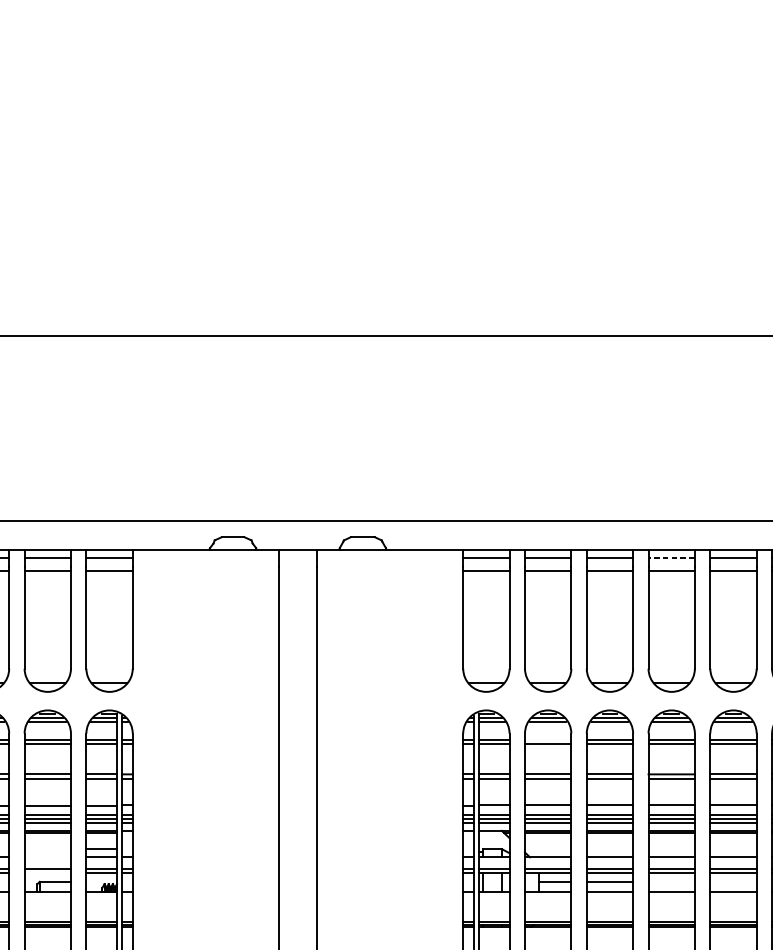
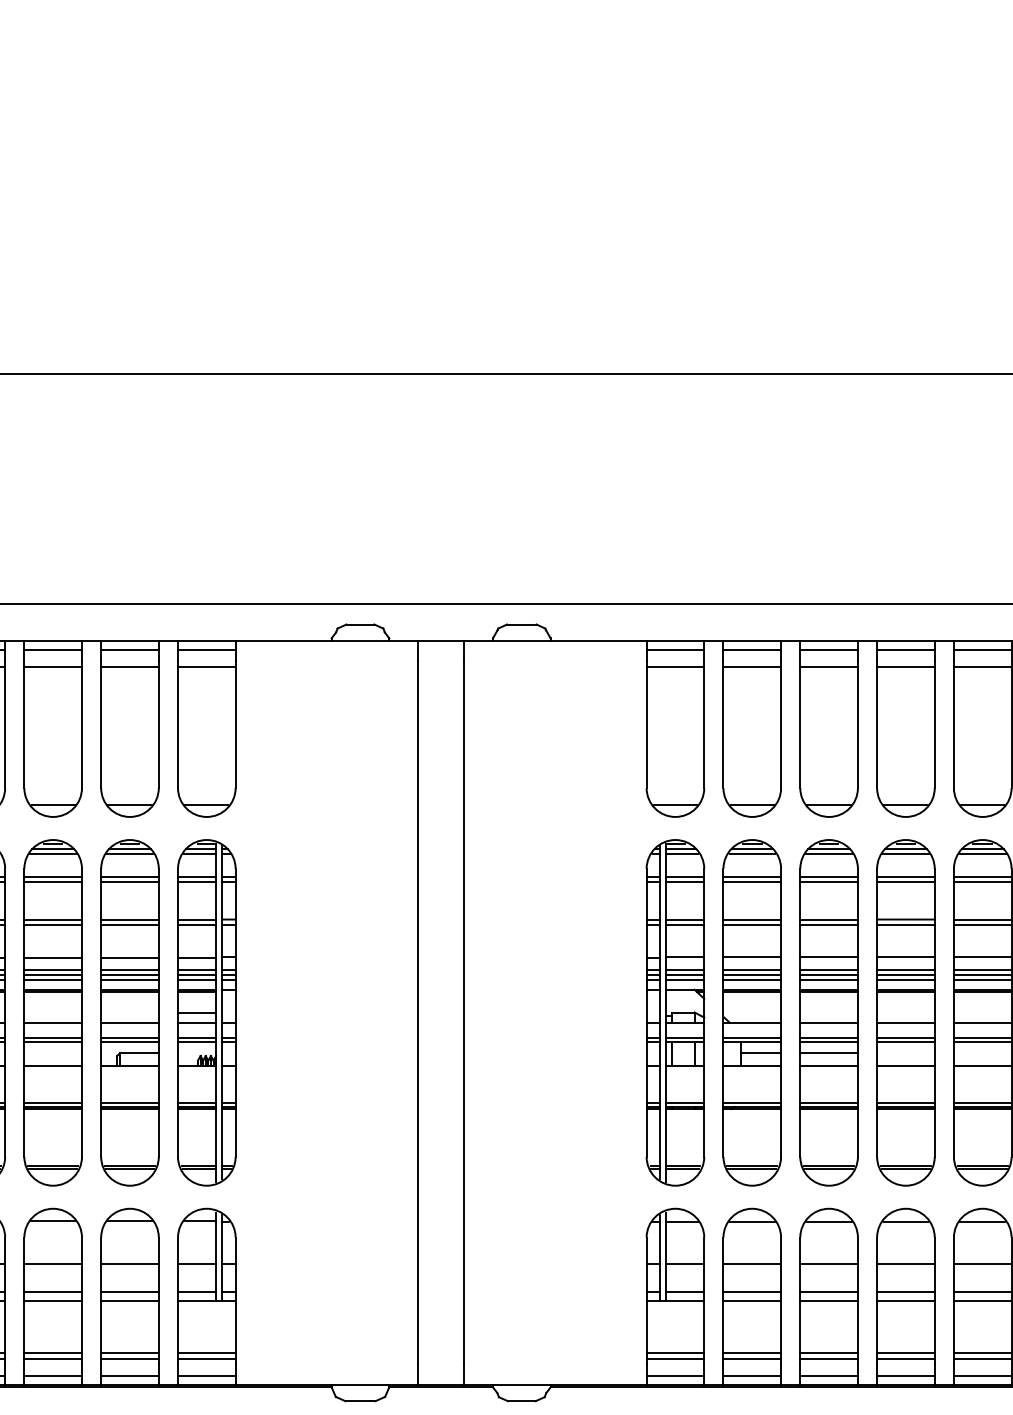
line: (671, 557) -> (905, 649), dashed -> solid
line: (548, 739) -> (752, 876), added
line: (47, 857) -> (129, 1022), added
line: (47, 873) -> (129, 1042), added

